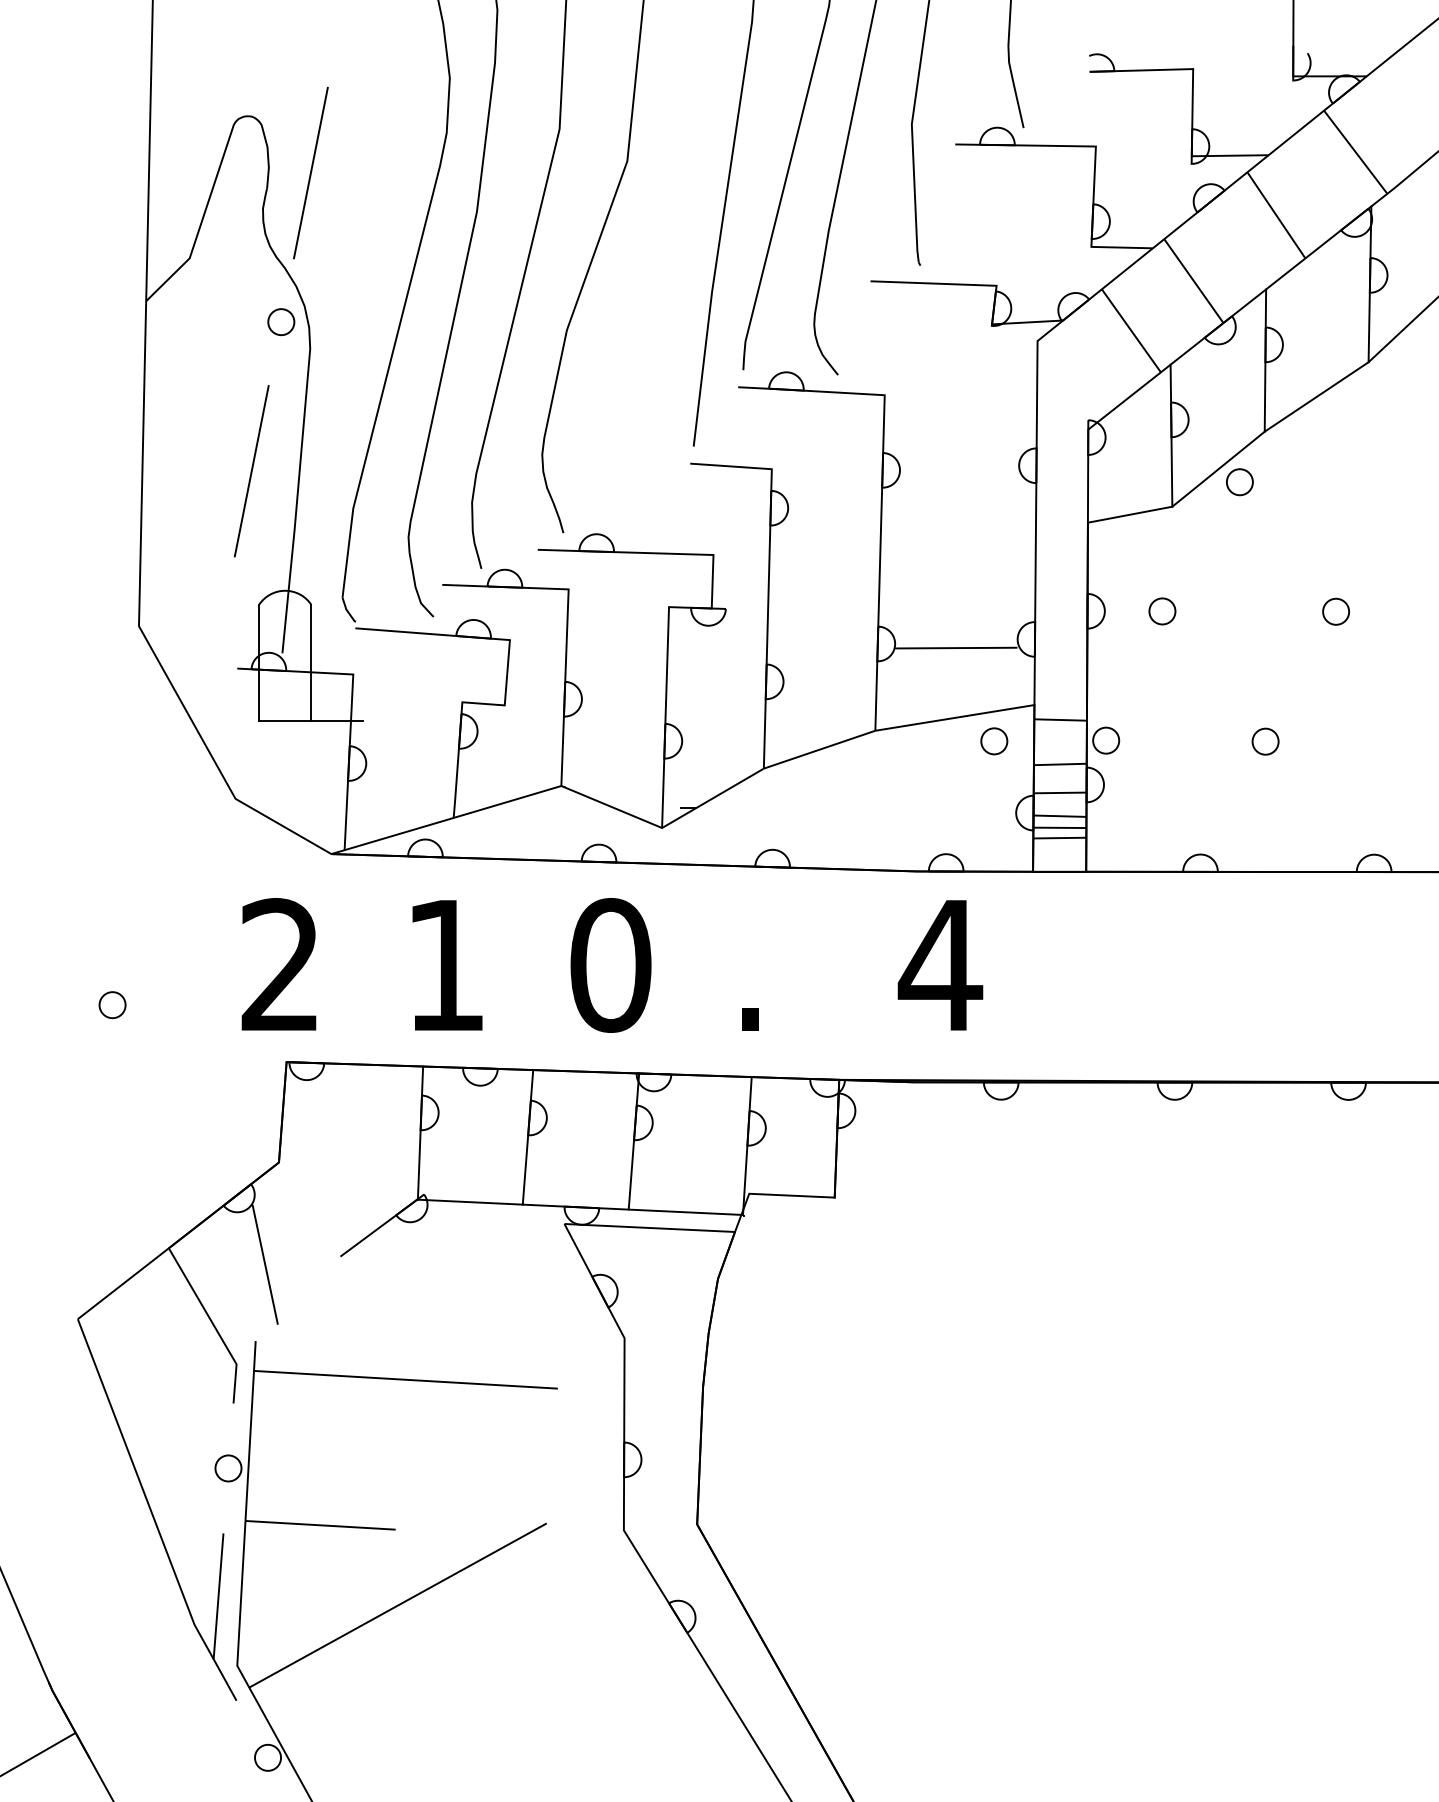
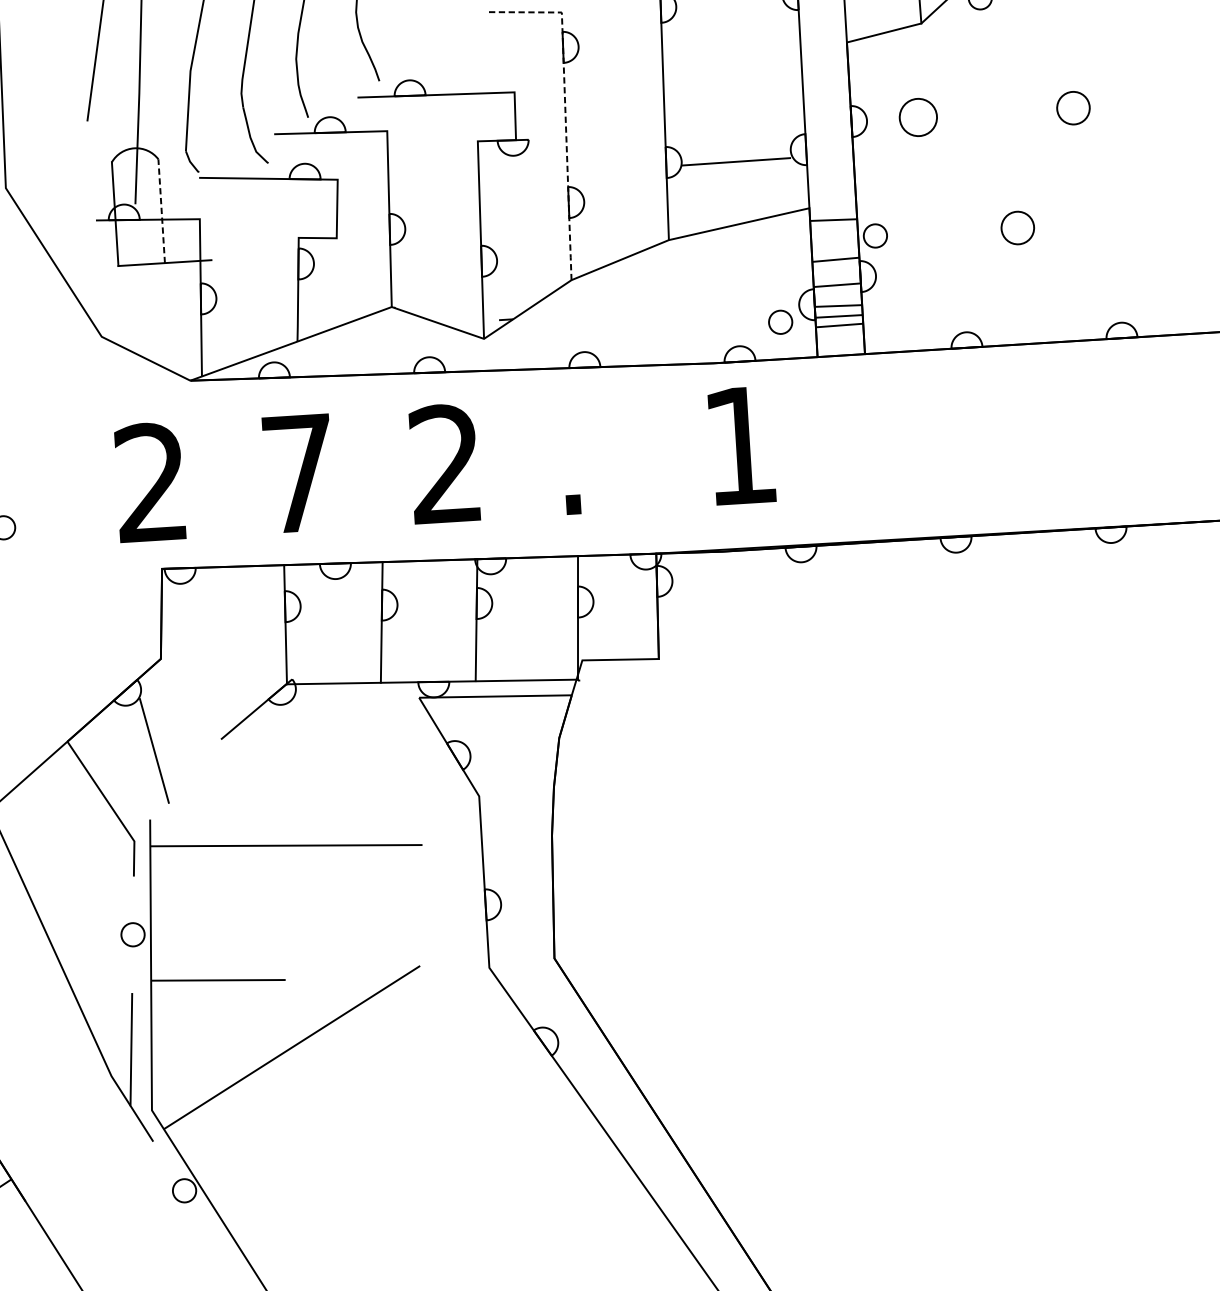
line: (768, 578) -> (564, 110), solid -> dashed
circle: (1162, 611) -> (918, 117), size x1.6
circle: (1335, 611) -> (1072, 107), size x1.4
line: (311, 662) -> (161, 210), solid -> dashed
circle: (994, 741) -> (780, 322), moved
circle: (1265, 741) -> (1017, 227), size x1.4
text: (445, 965) -> (298, 473), 1 -> 7
text: (610, 965) -> (445, 464), 0 -> 2
text: (940, 965) -> (740, 445), 4 -> 1

